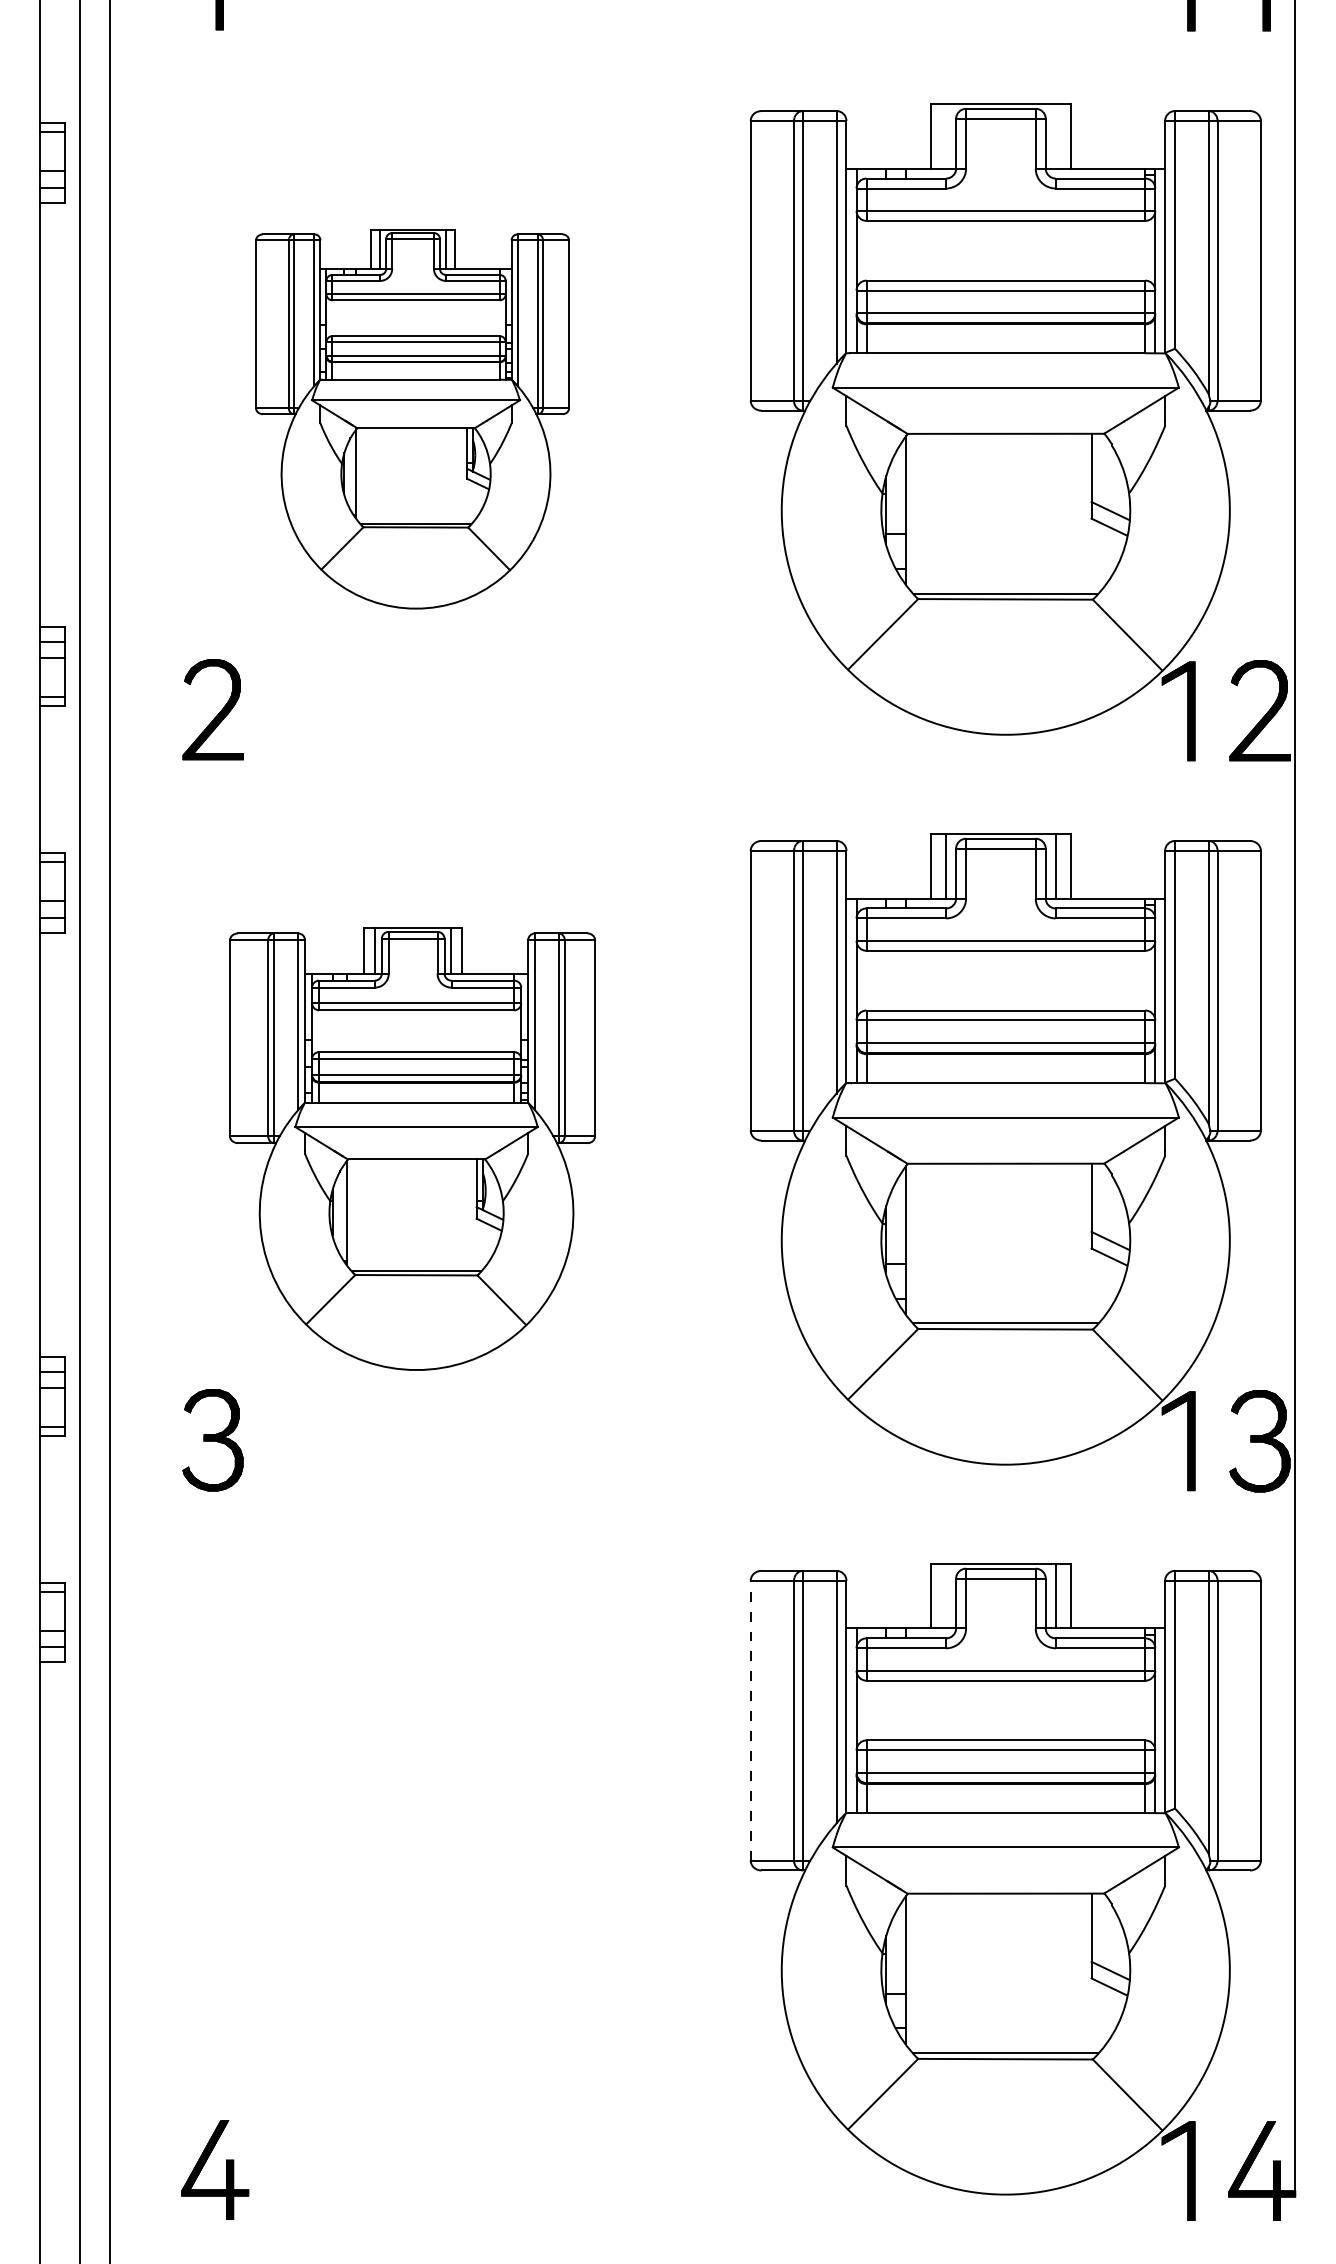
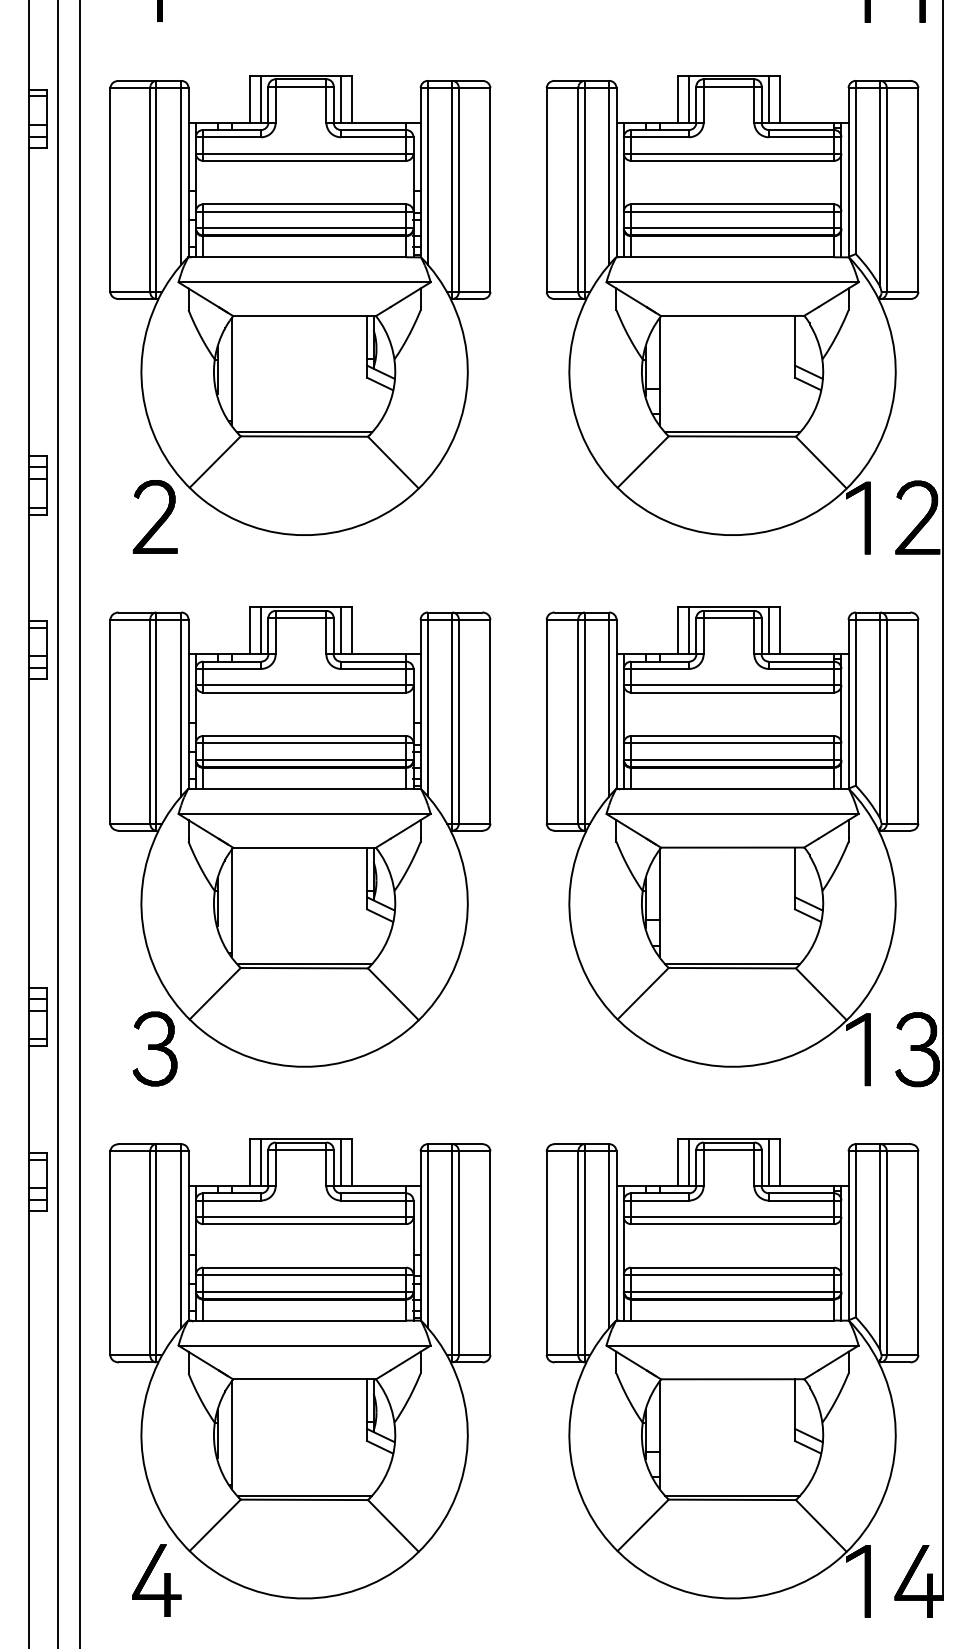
line: (946, 135) -> (689, 98), added
line: (1055, 135) -> (768, 98), added
part: (412, 419) -> (300, 305), size x1.67
part: (412, 1148) -> (300, 836), size x1.43
line: (946, 1596) -> (689, 1162), added
line: (750, 1720) -> (546, 1253), dashed -> solid
part: (412, 1878) -> (300, 1368), added

